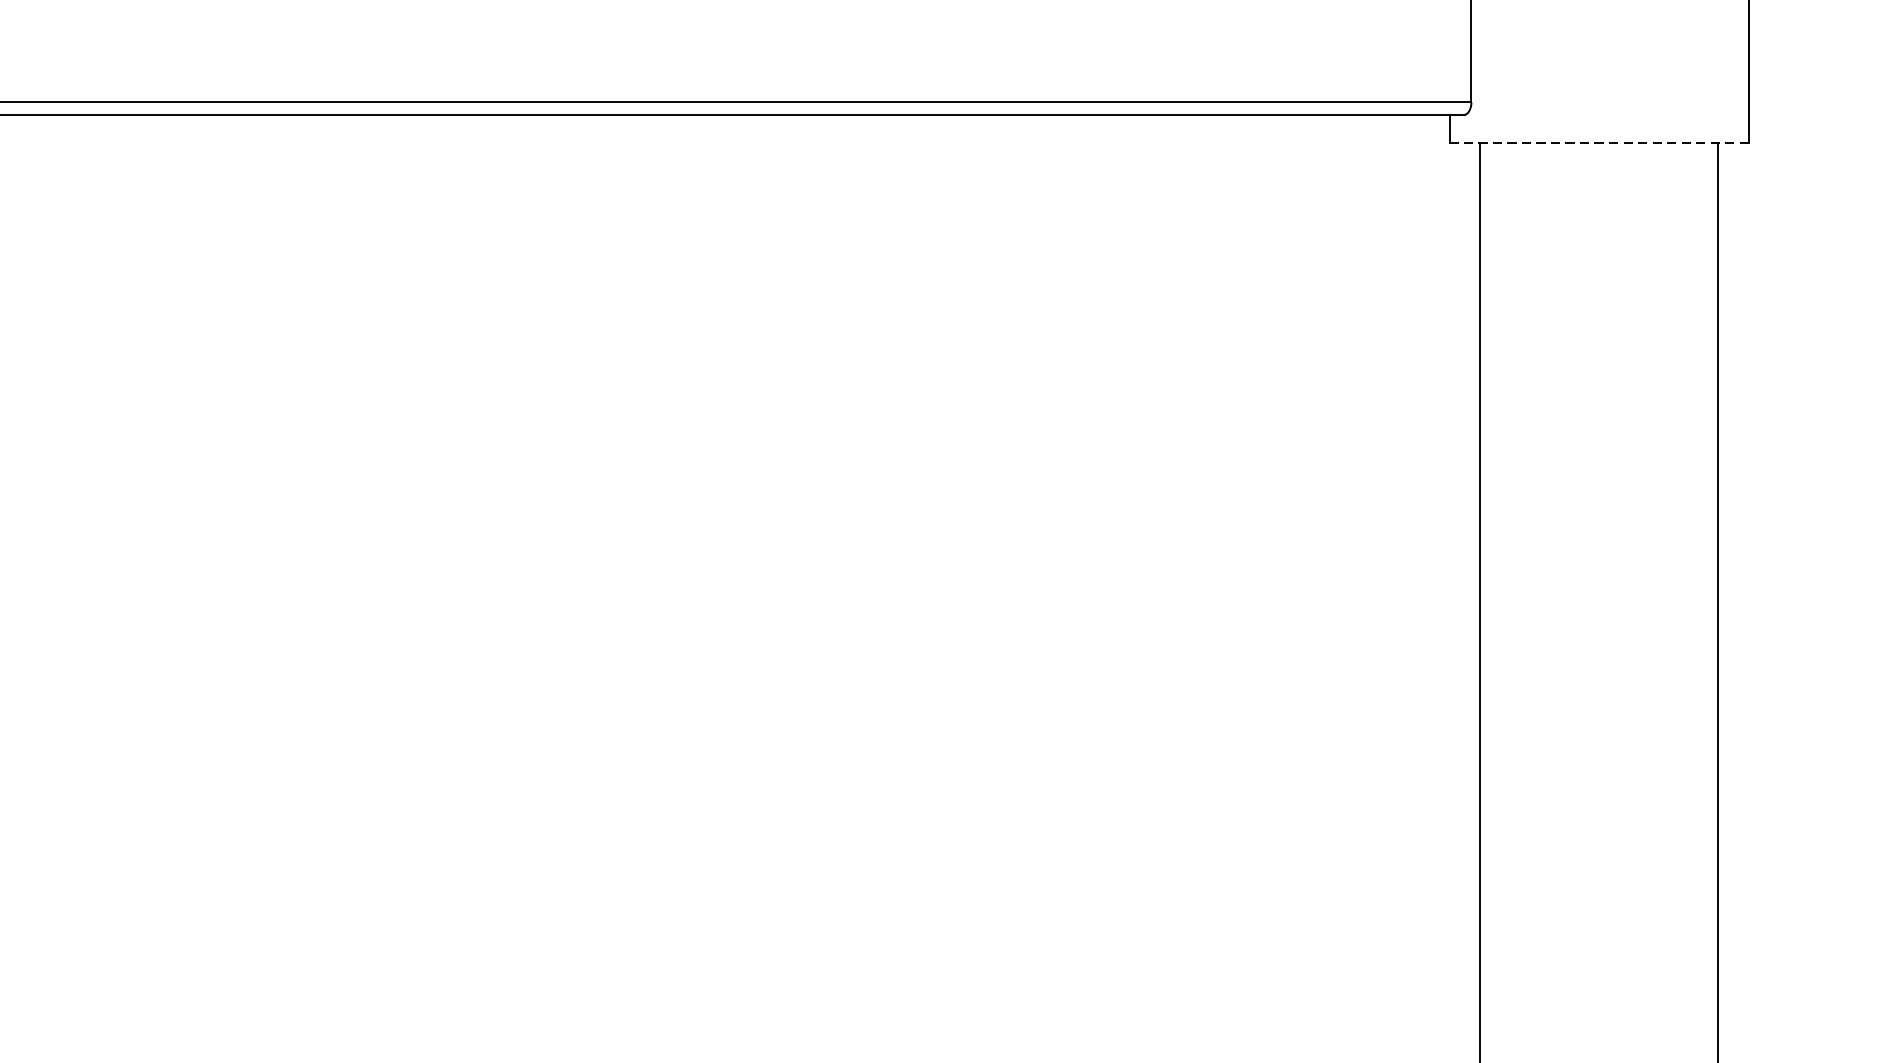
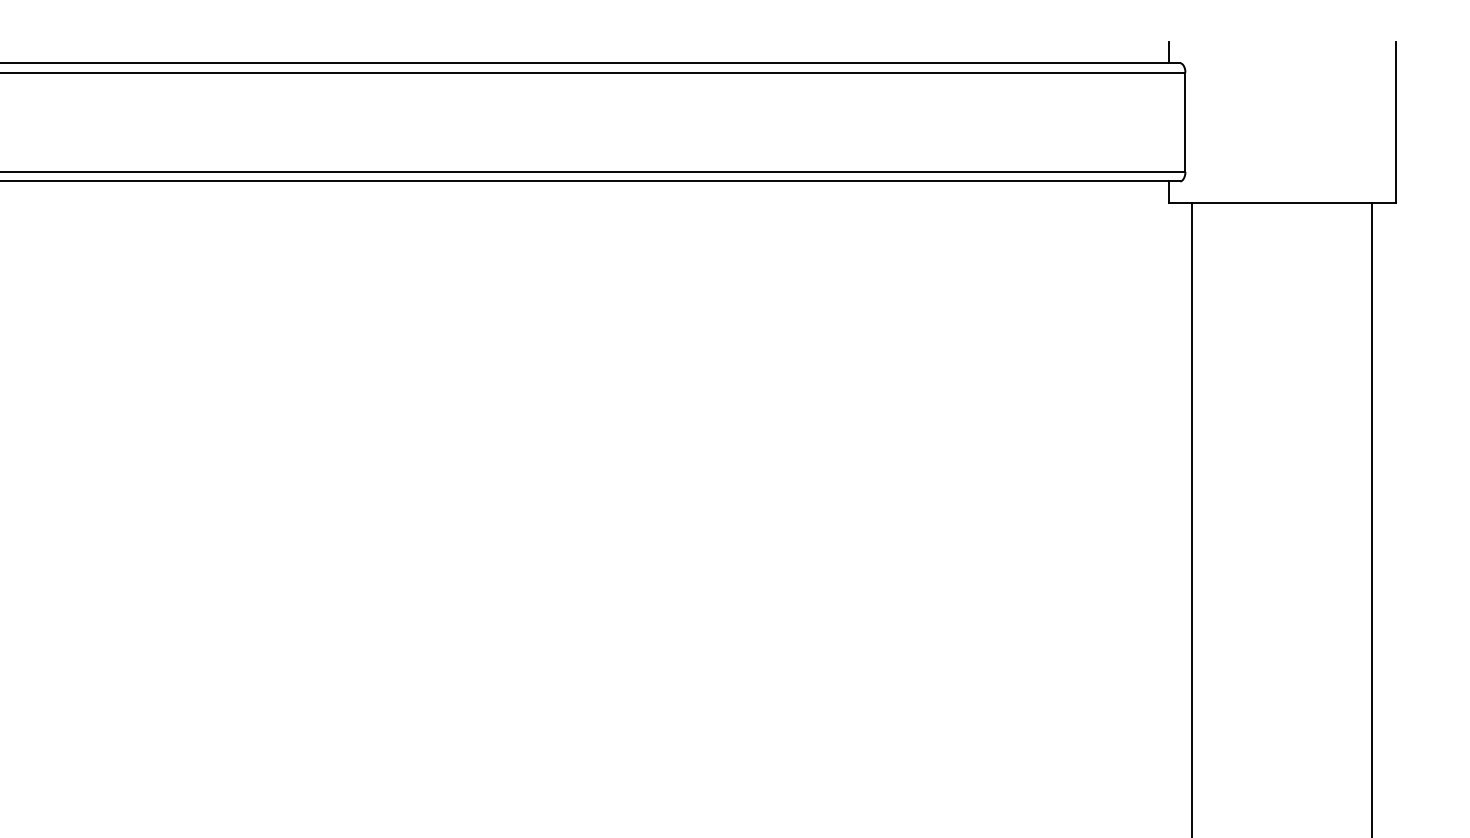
line: (1598, 142) -> (1281, 202), dashed -> solid

